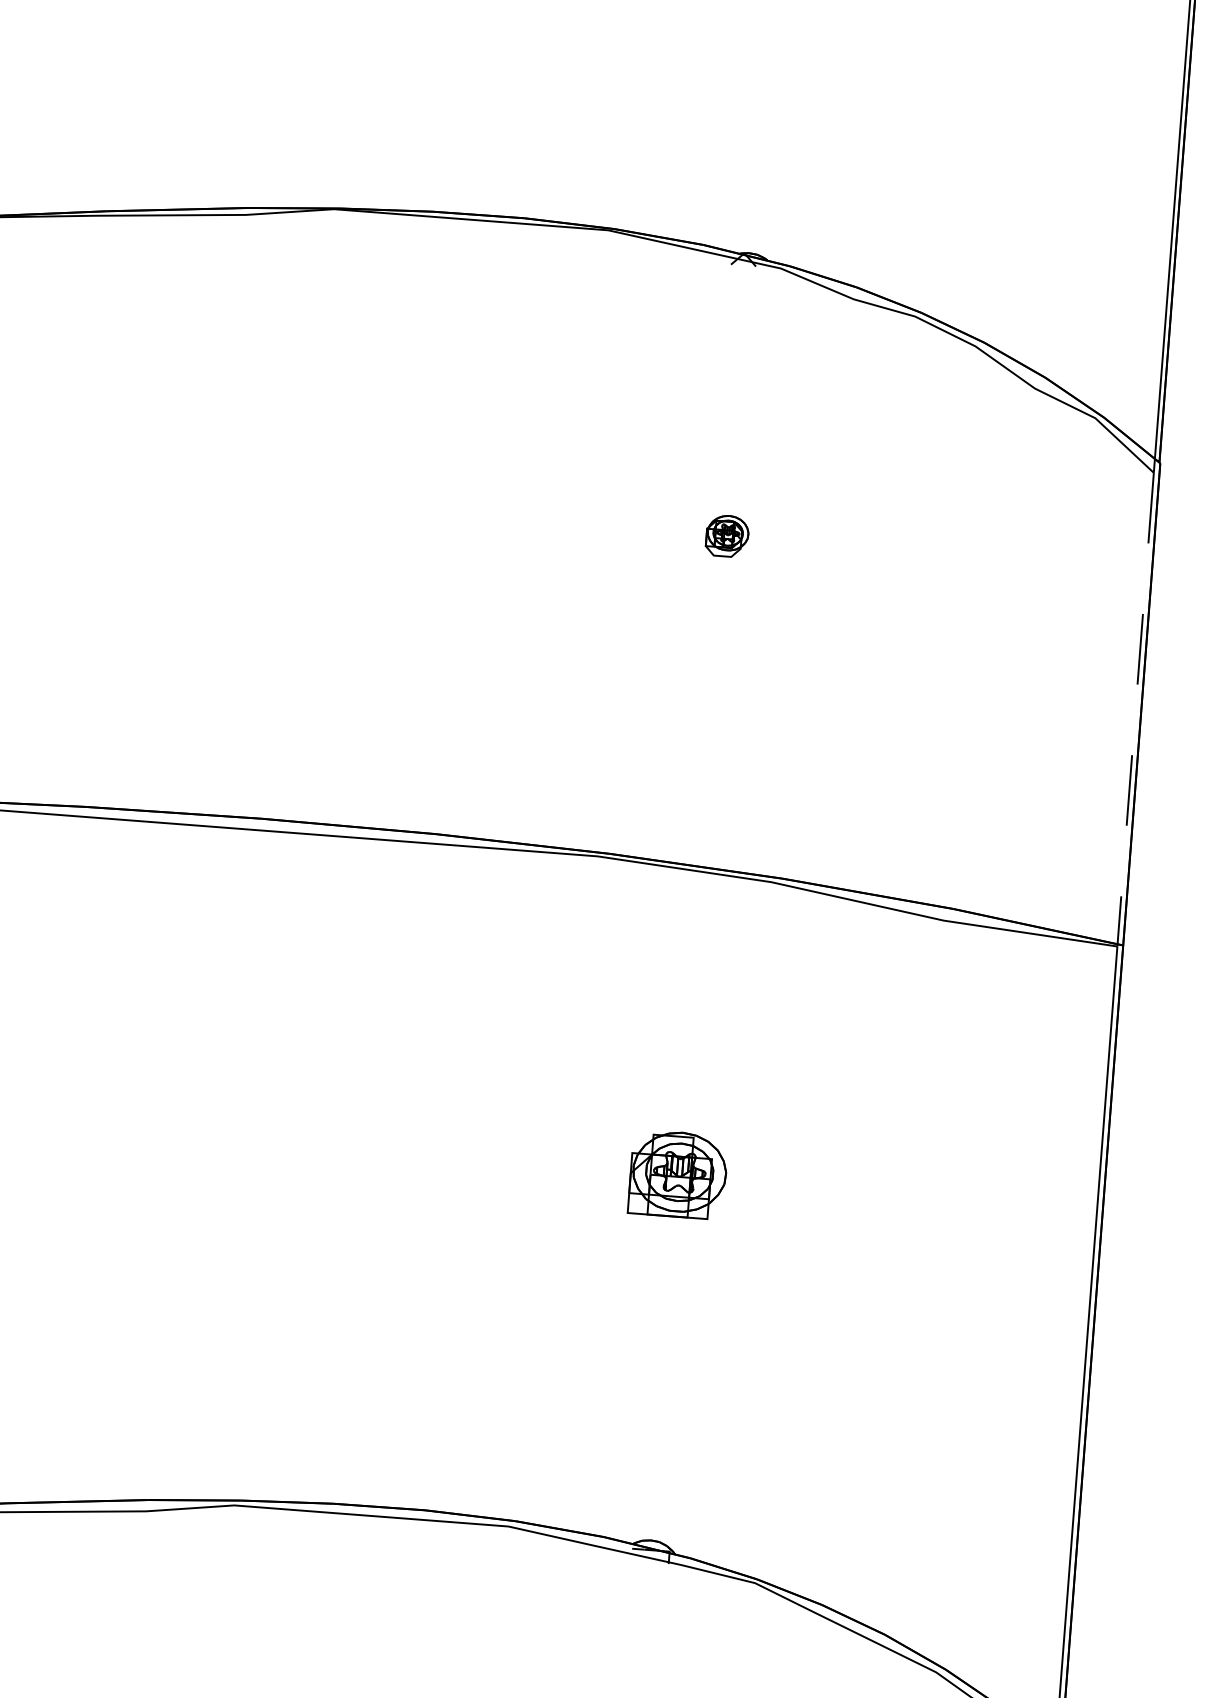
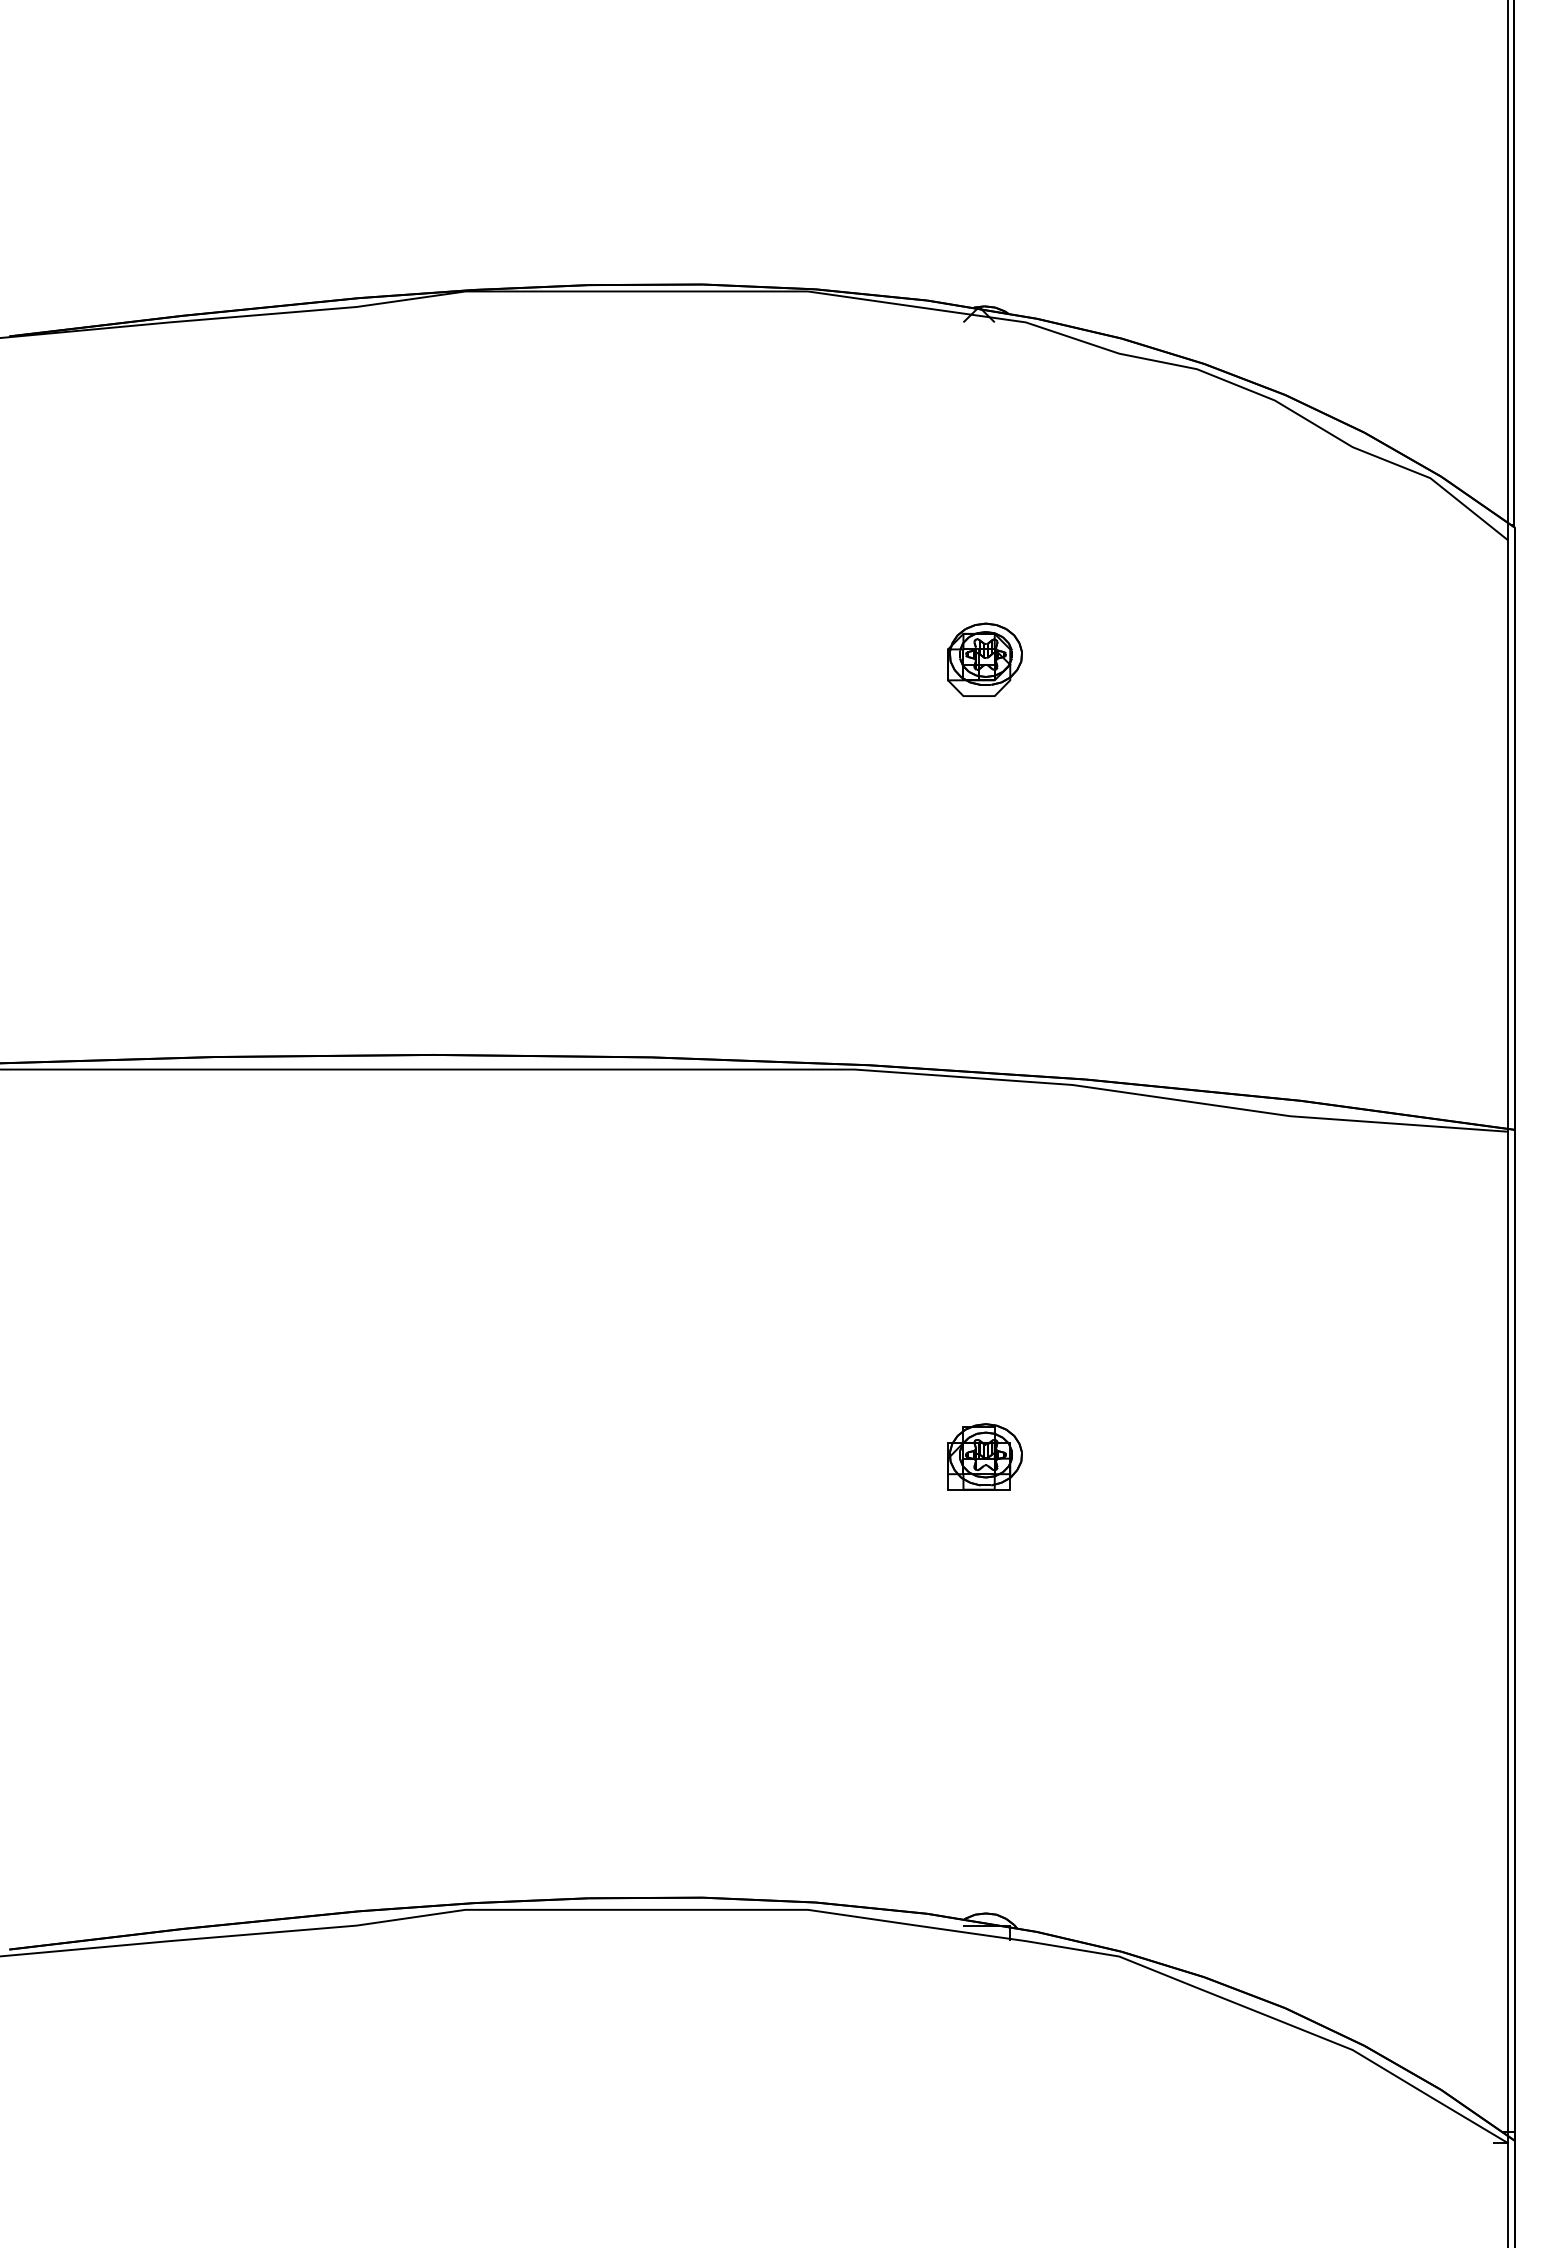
part: (727, 535) -> (984, 659), size x1.43
line: (1135, 710) -> (1508, 836), dashed -> solid
part: (677, 1174) -> (984, 1456), size x0.62

